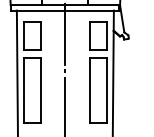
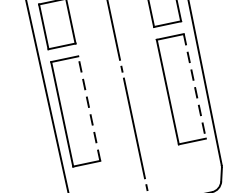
line: (40, 90) -> (88, 108), solid -> dashed
line: (106, 90) -> (194, 86), solid -> dashed

